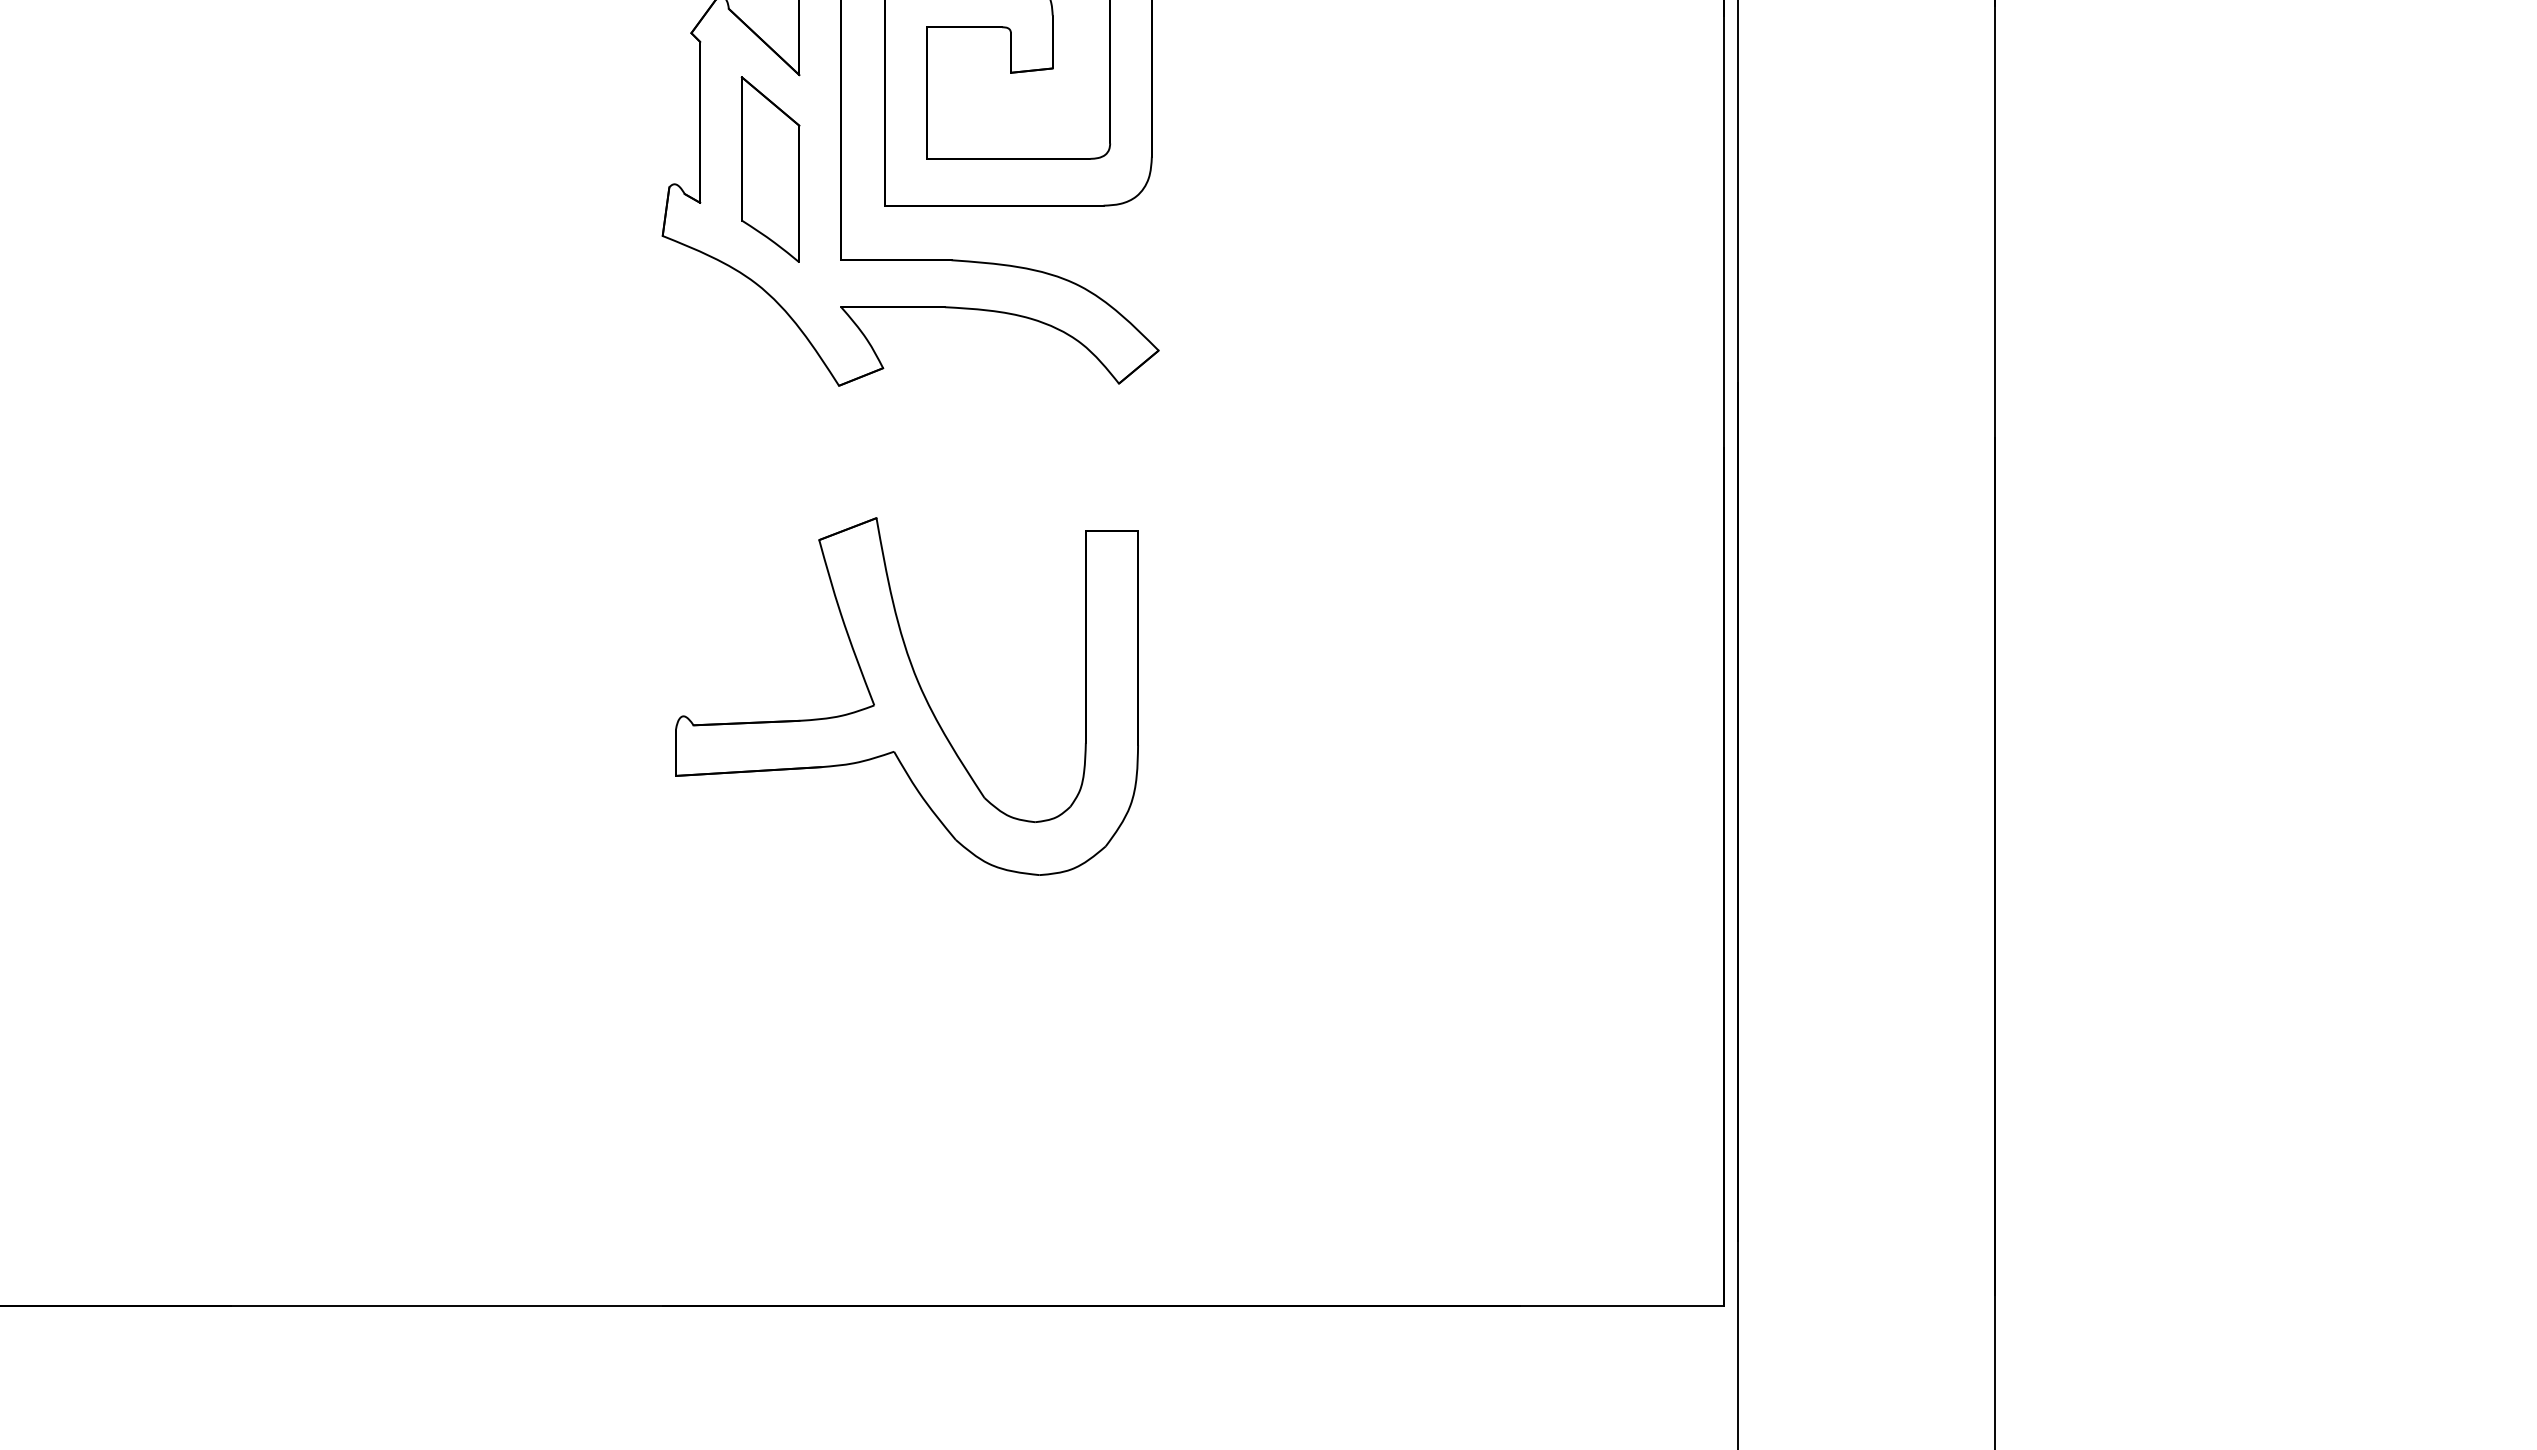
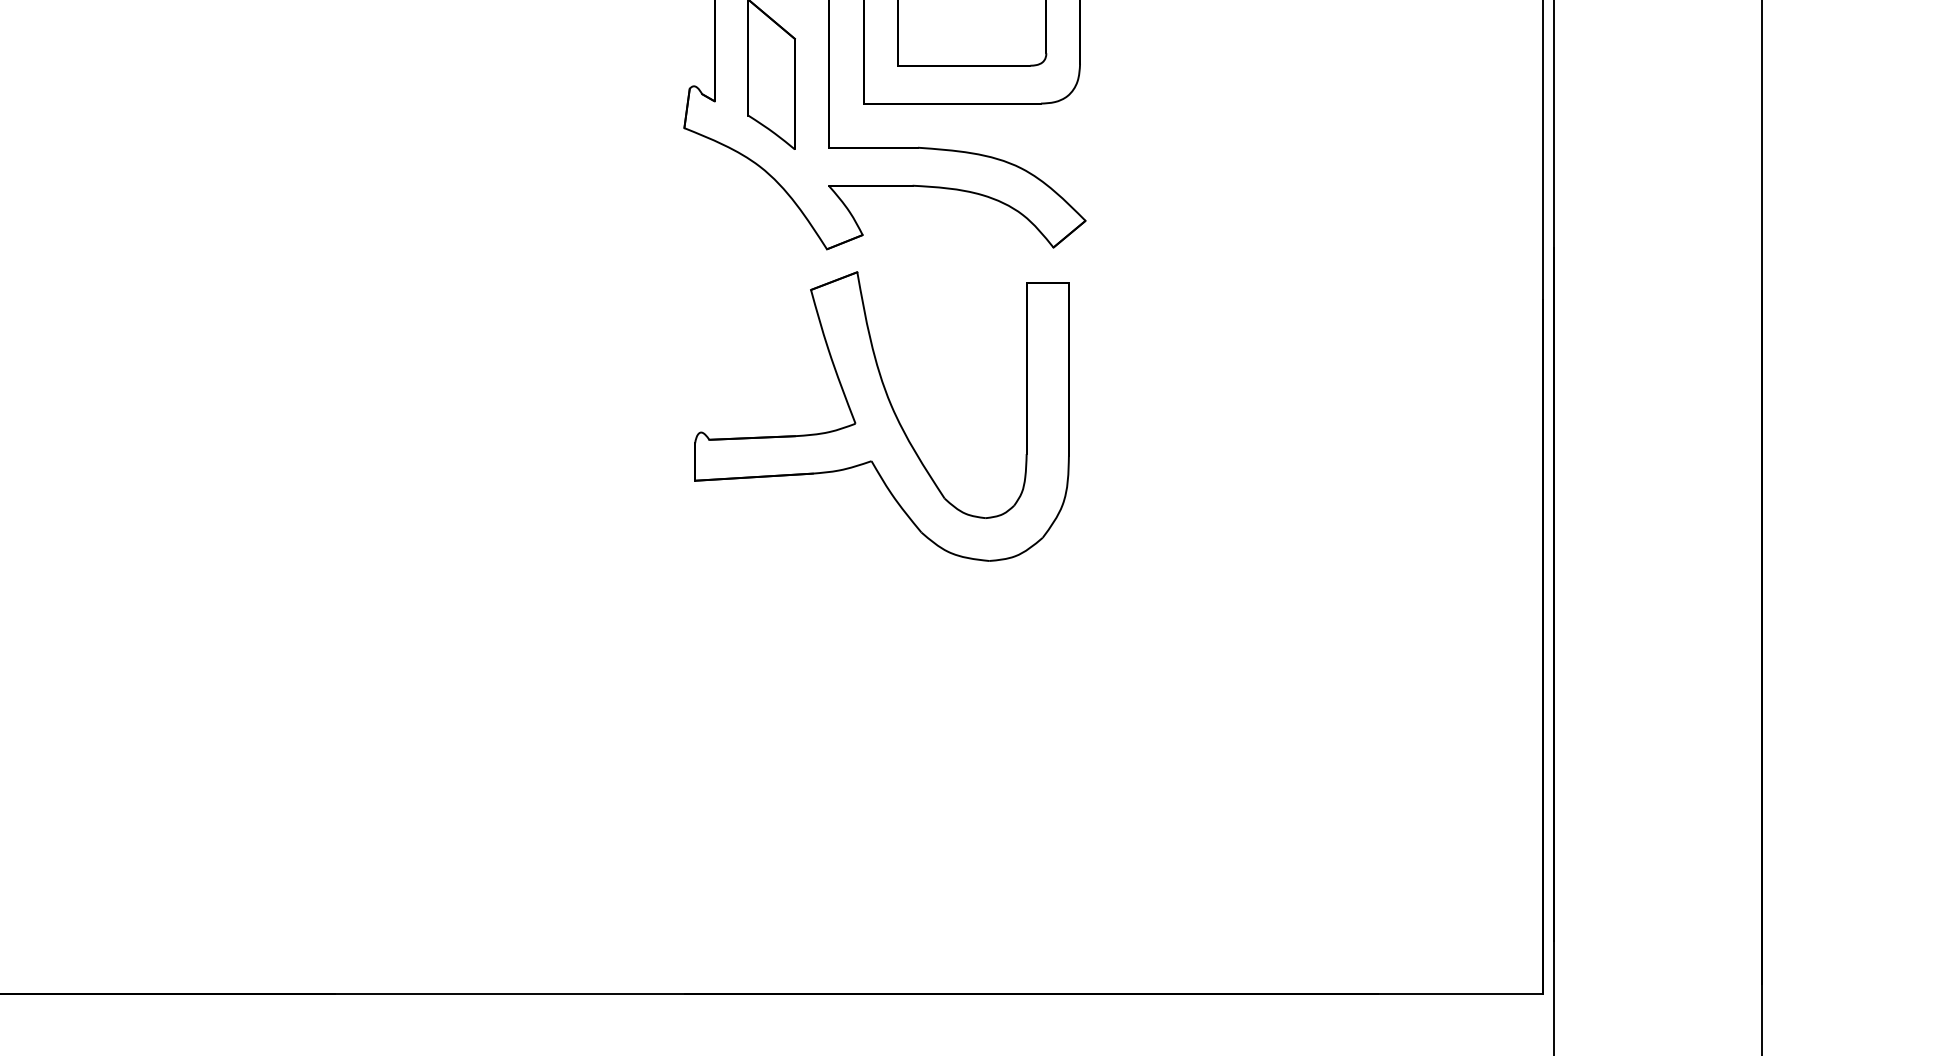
part: (906, 696) -> (881, 416), moved

